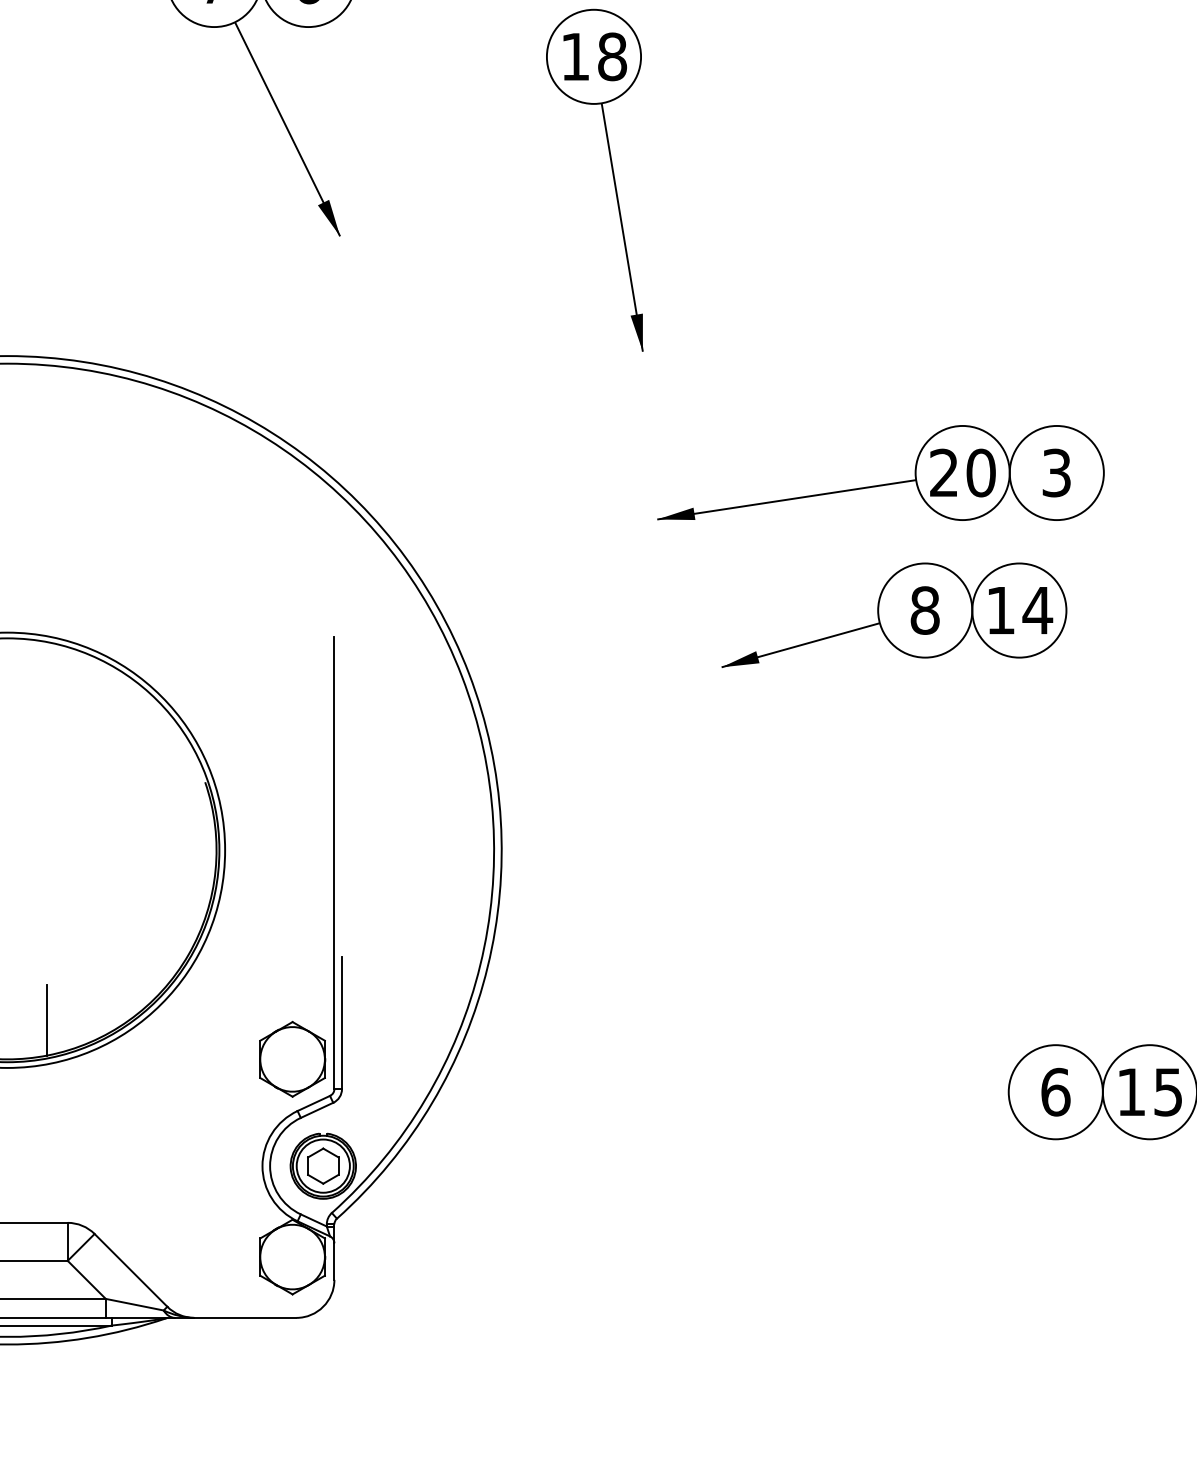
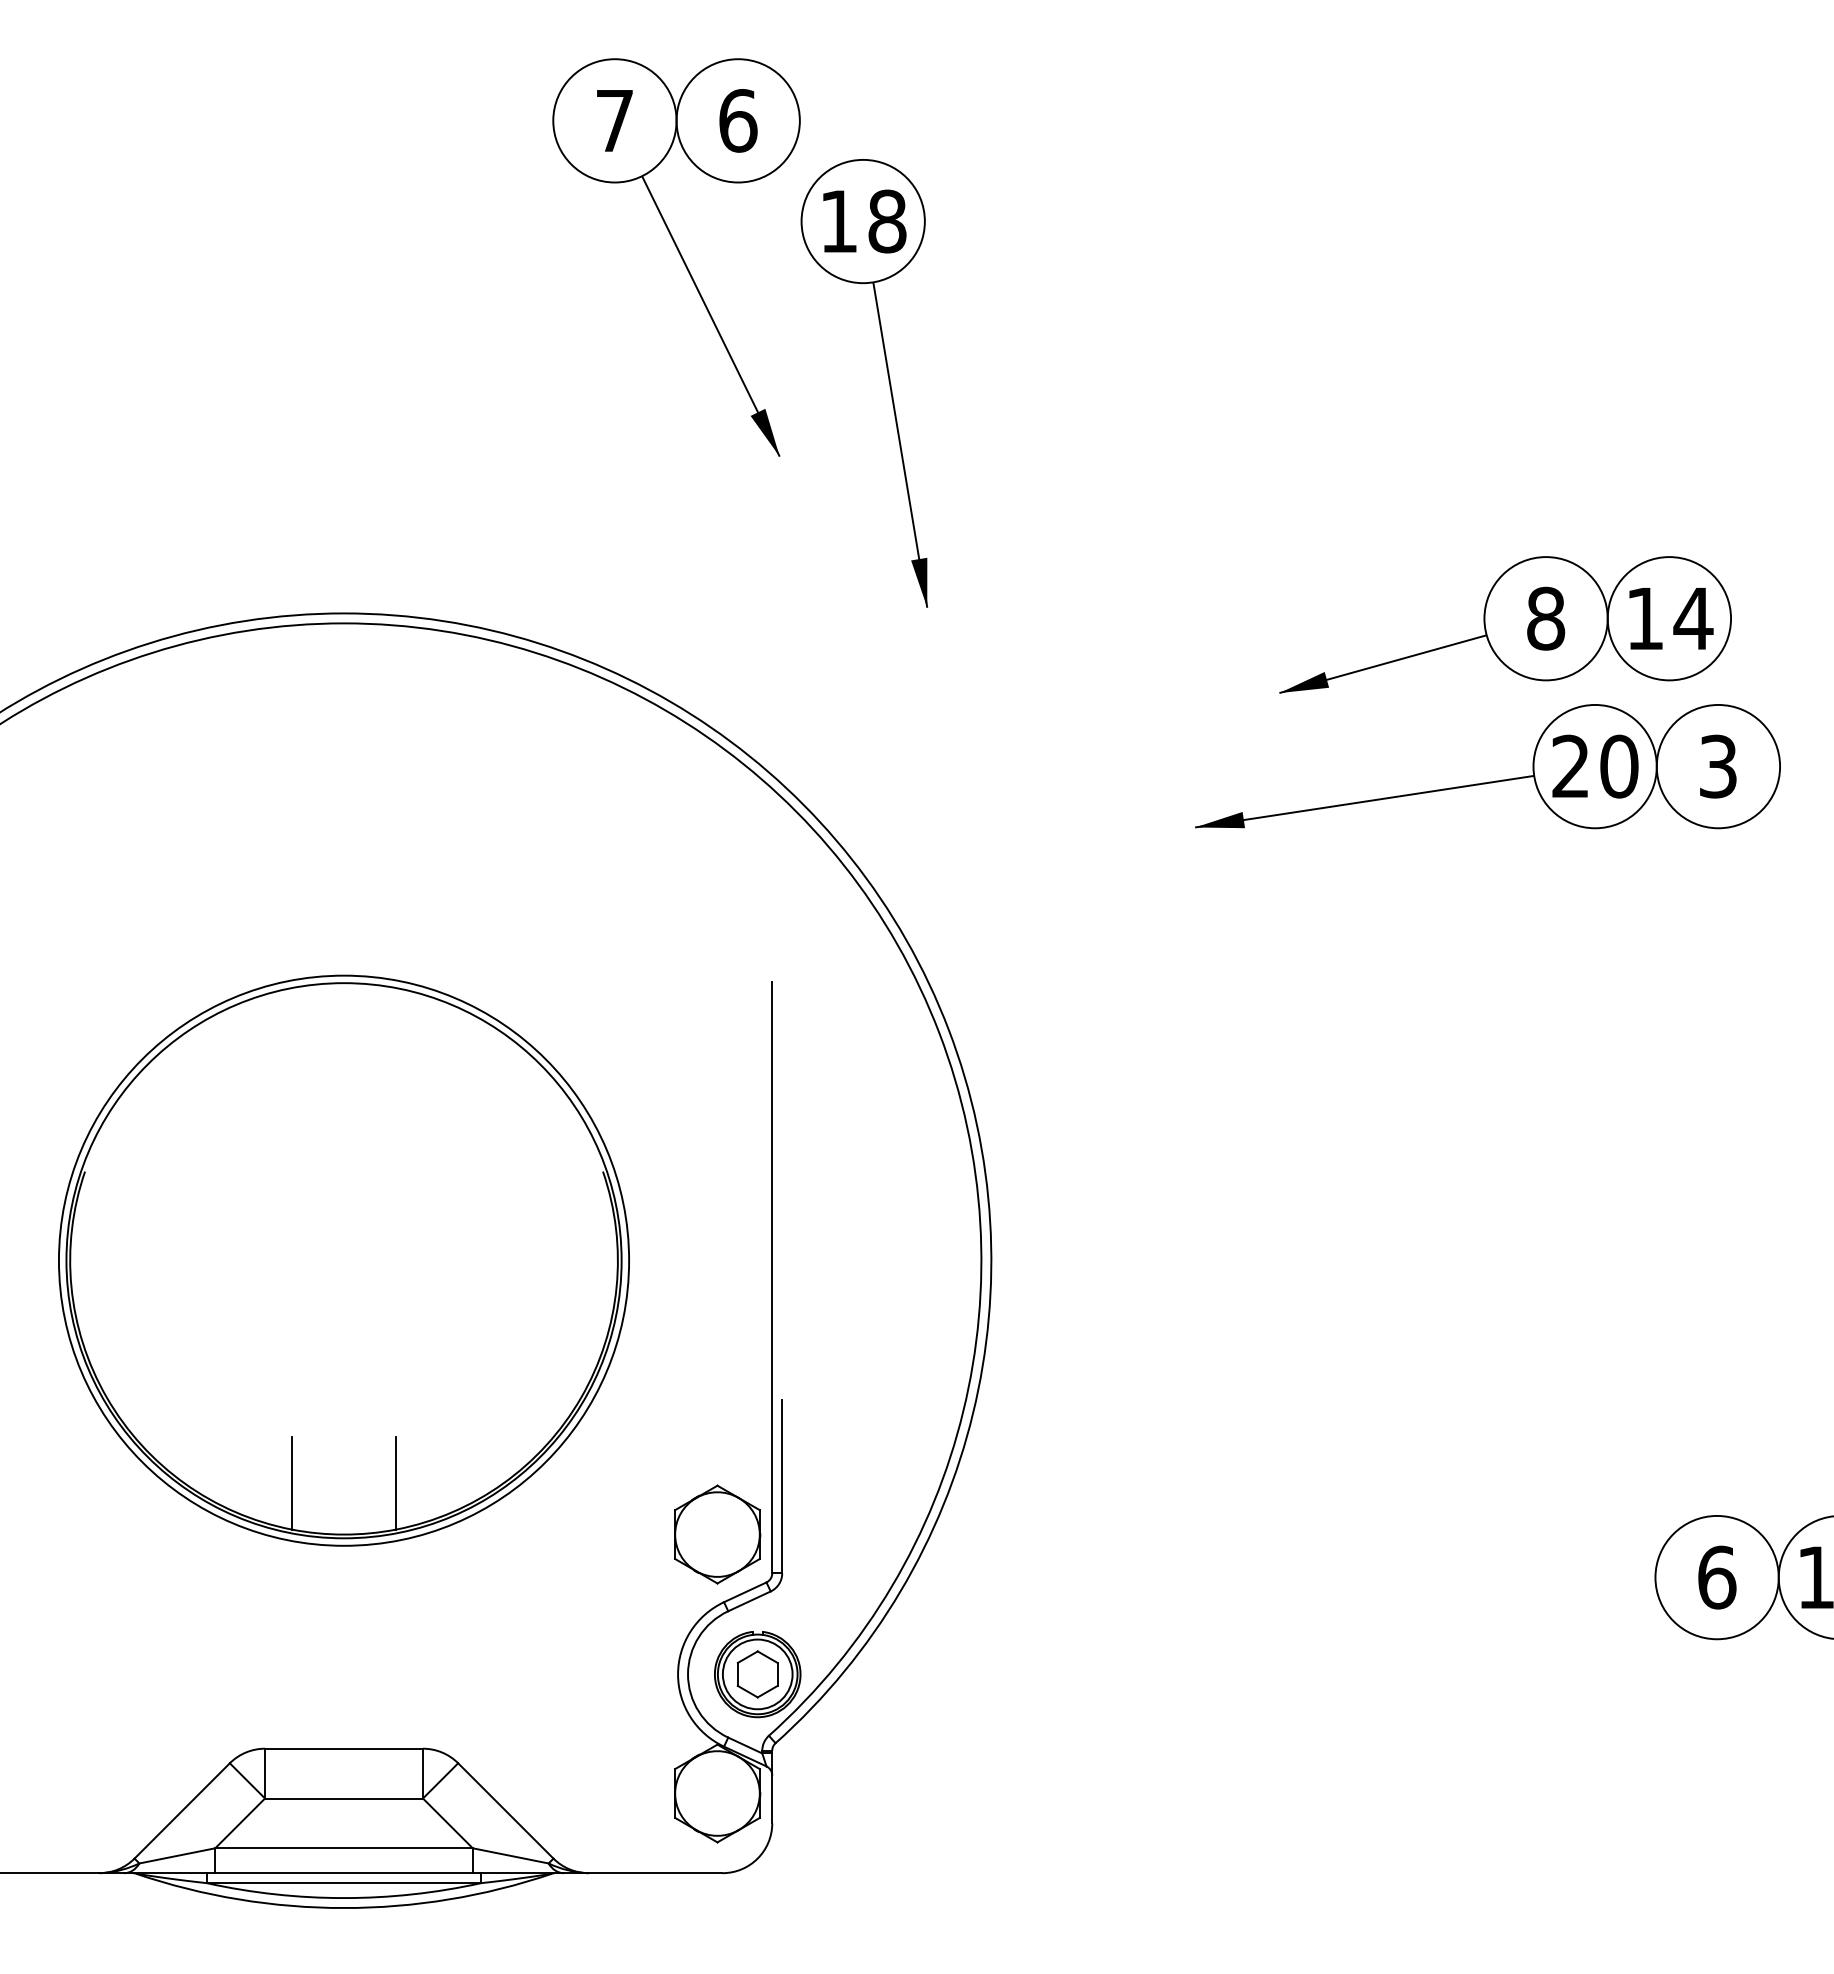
part: (613, 179) -> (888, 381), moved
part: (894, 614) -> (1505, 624), moved

